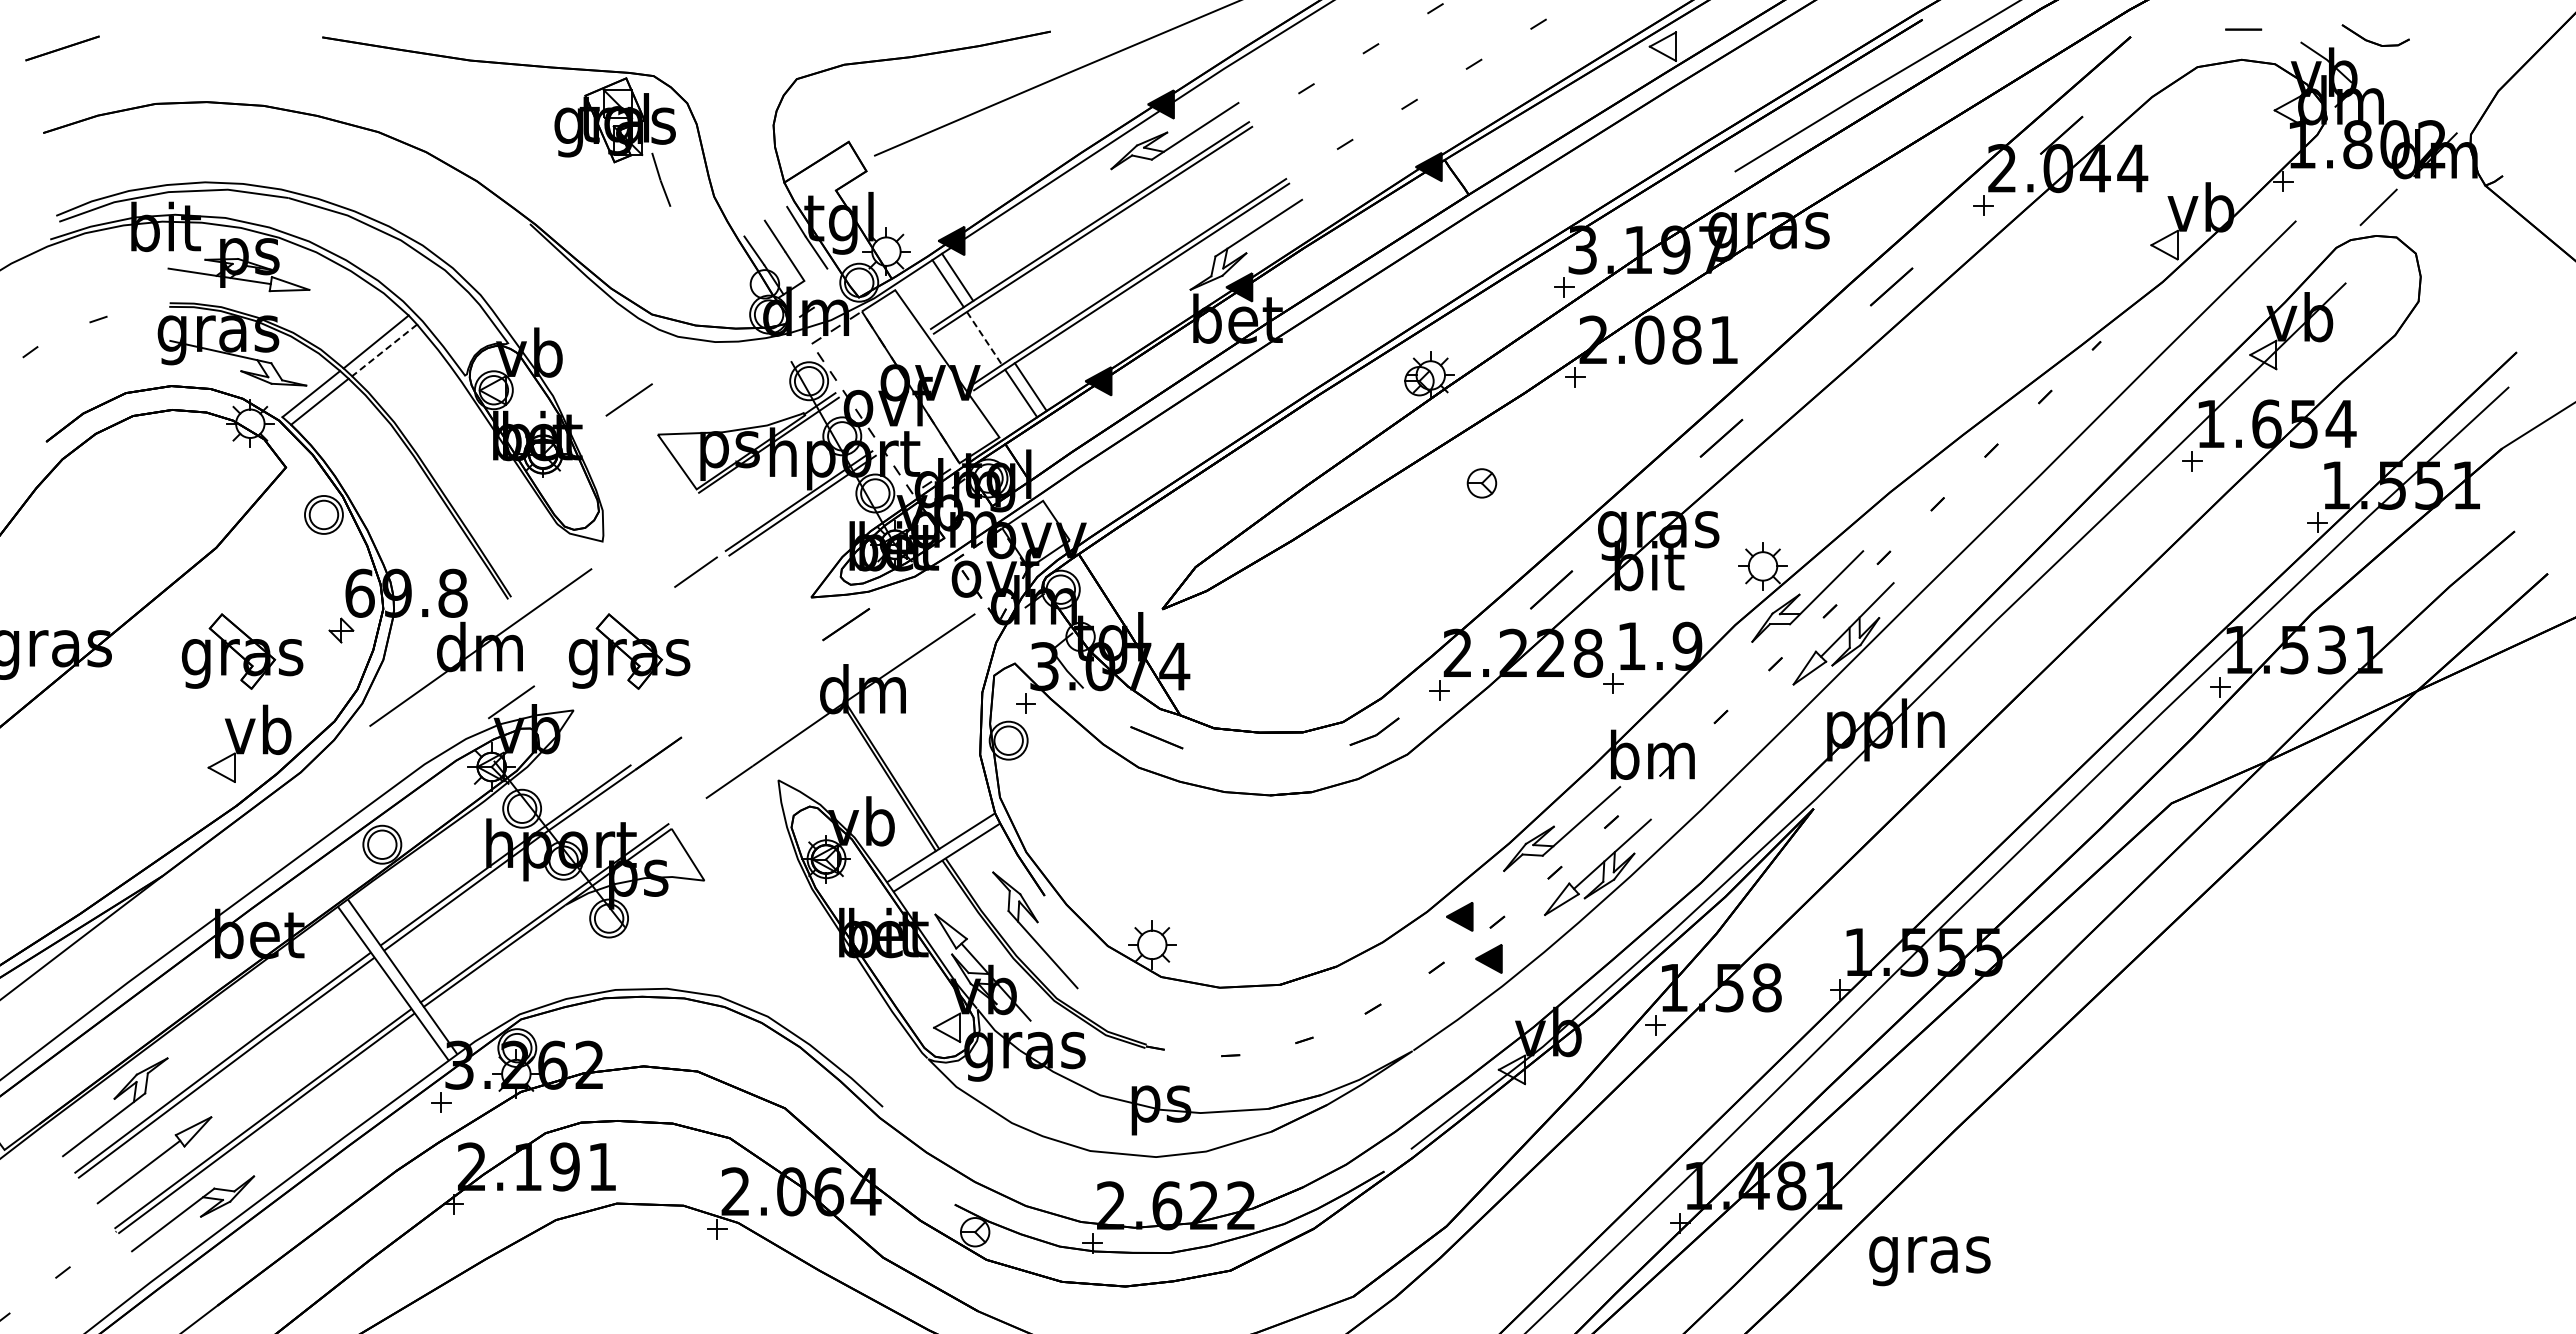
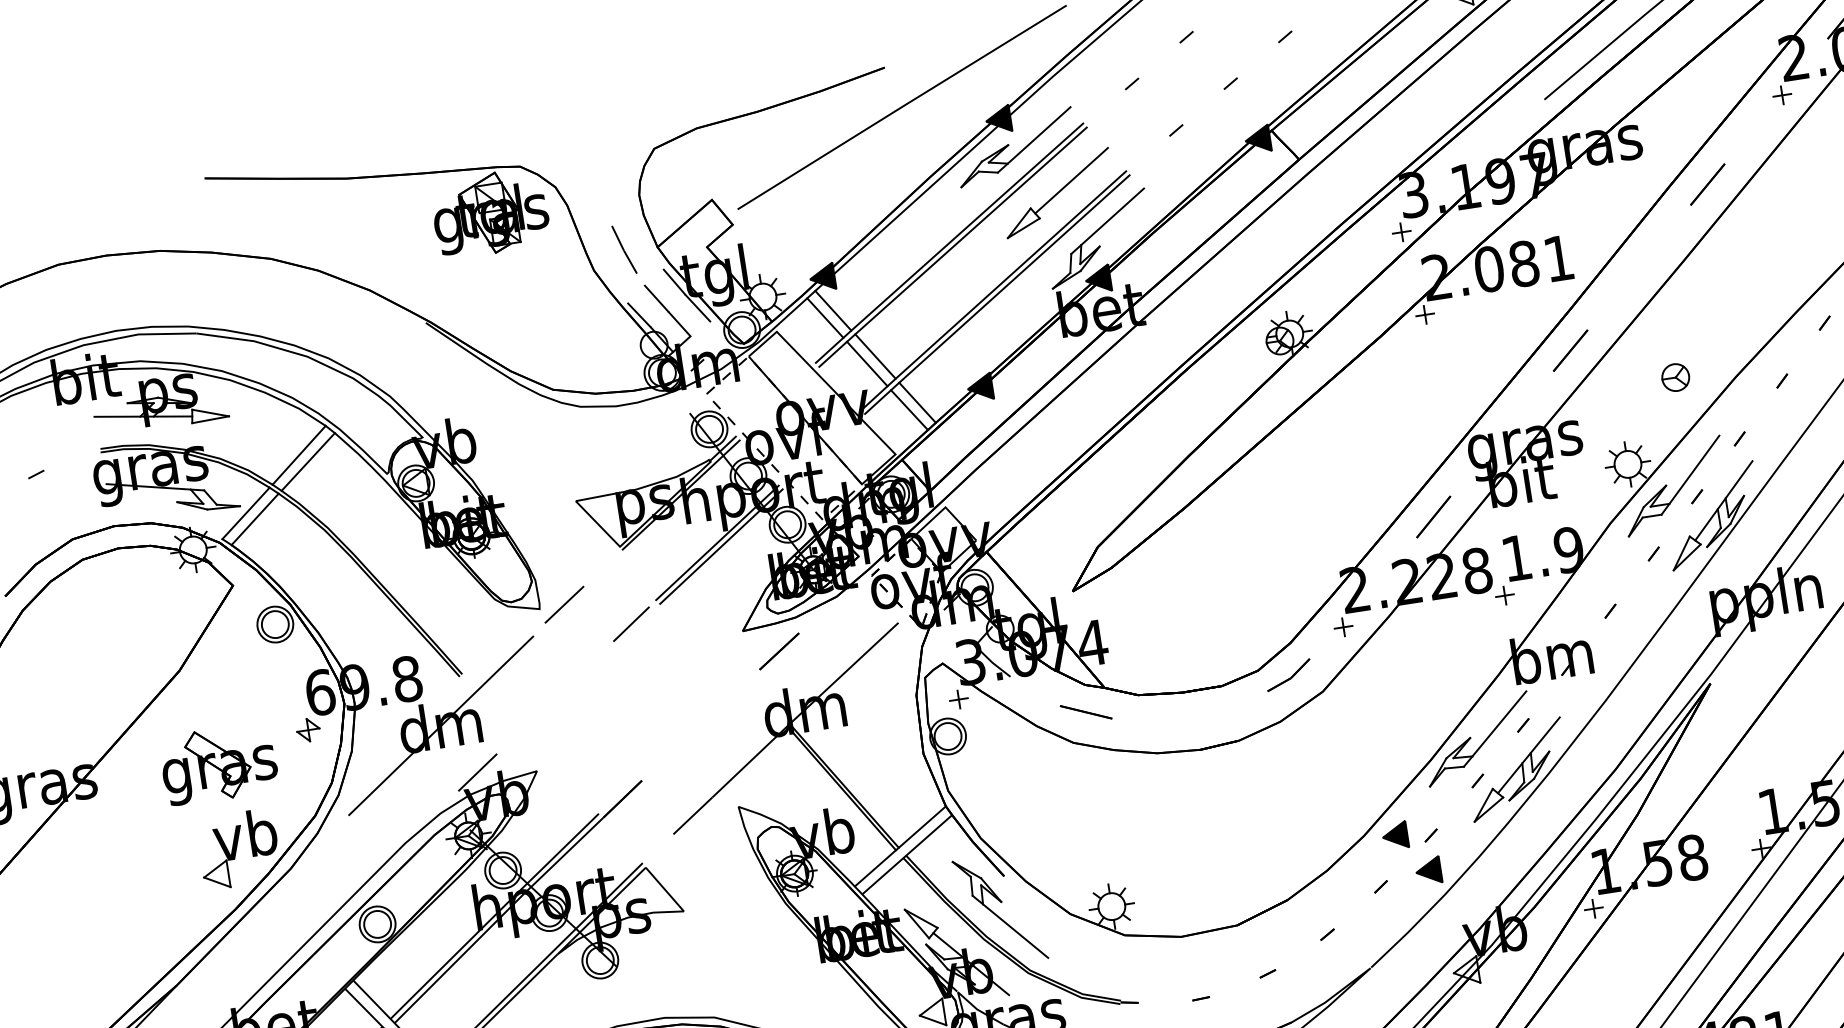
line: (661, 179) -> (624, 249), moved
part: (1210, 190) -> (1057, 193), added
line: (993, 331) -> (874, 356), added
line: (984, 338) -> (867, 364), dashed -> solid
line: (384, 350) -> (308, 462), dashed -> solid
line: (628, 399) -> (563, 604), moved
part: (1481, 483) -> (1675, 377), moved
part: (629, 651) -> (580, 708), removed

